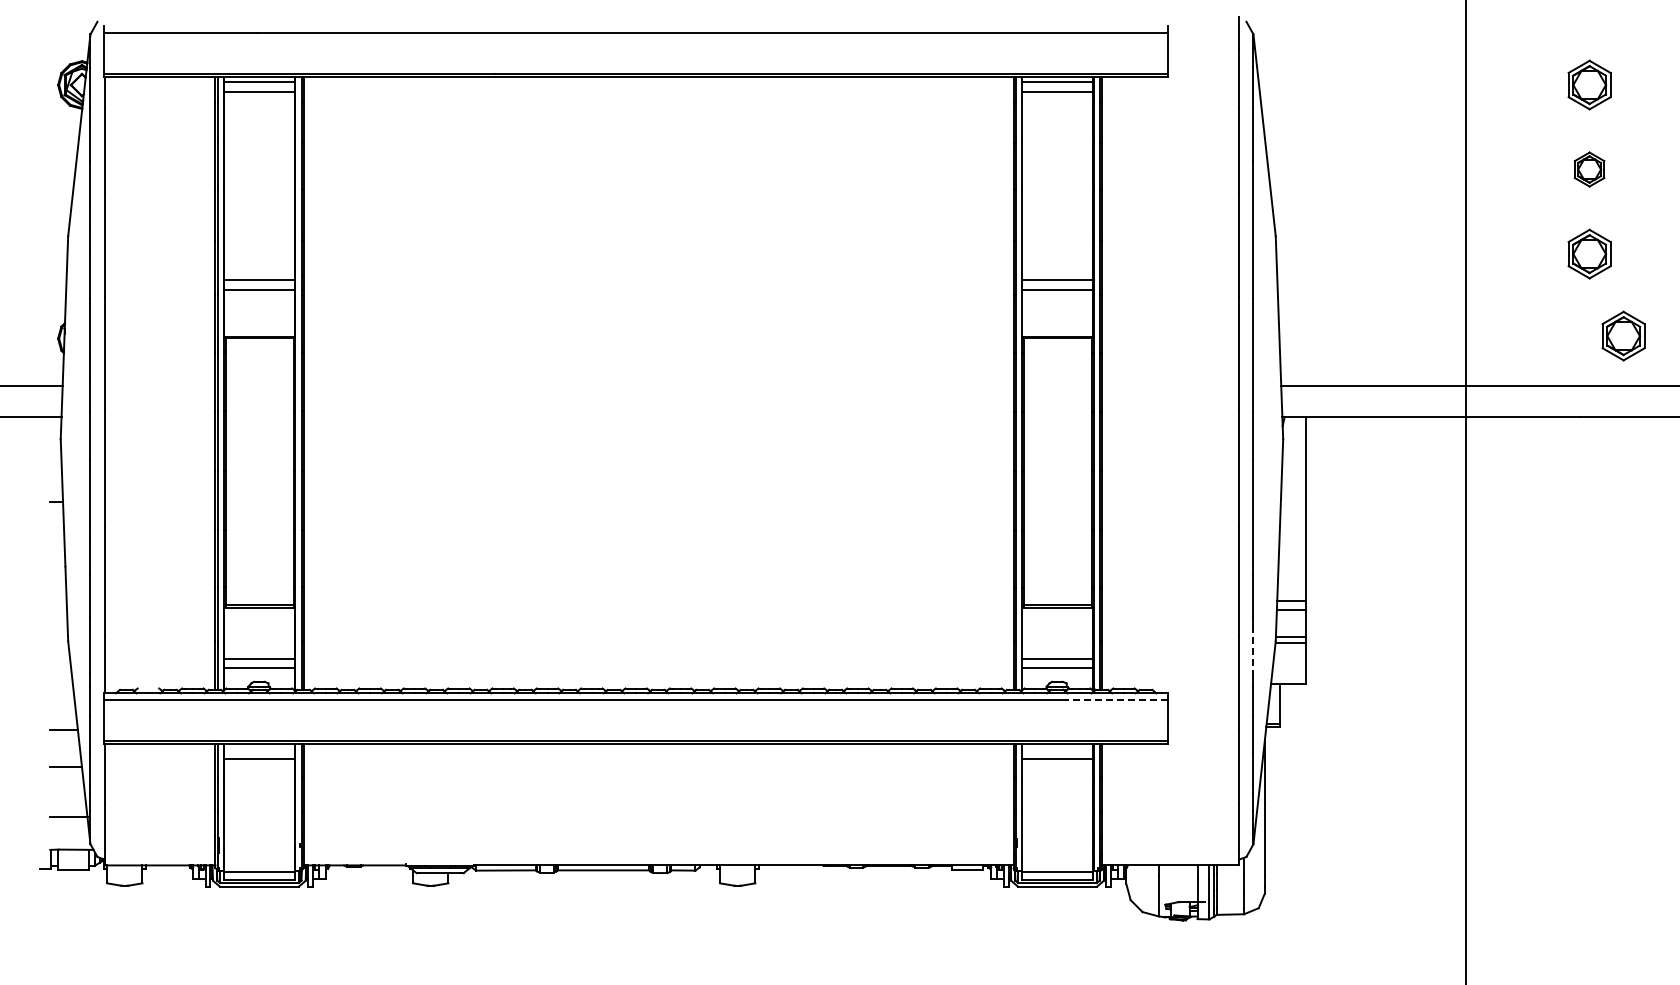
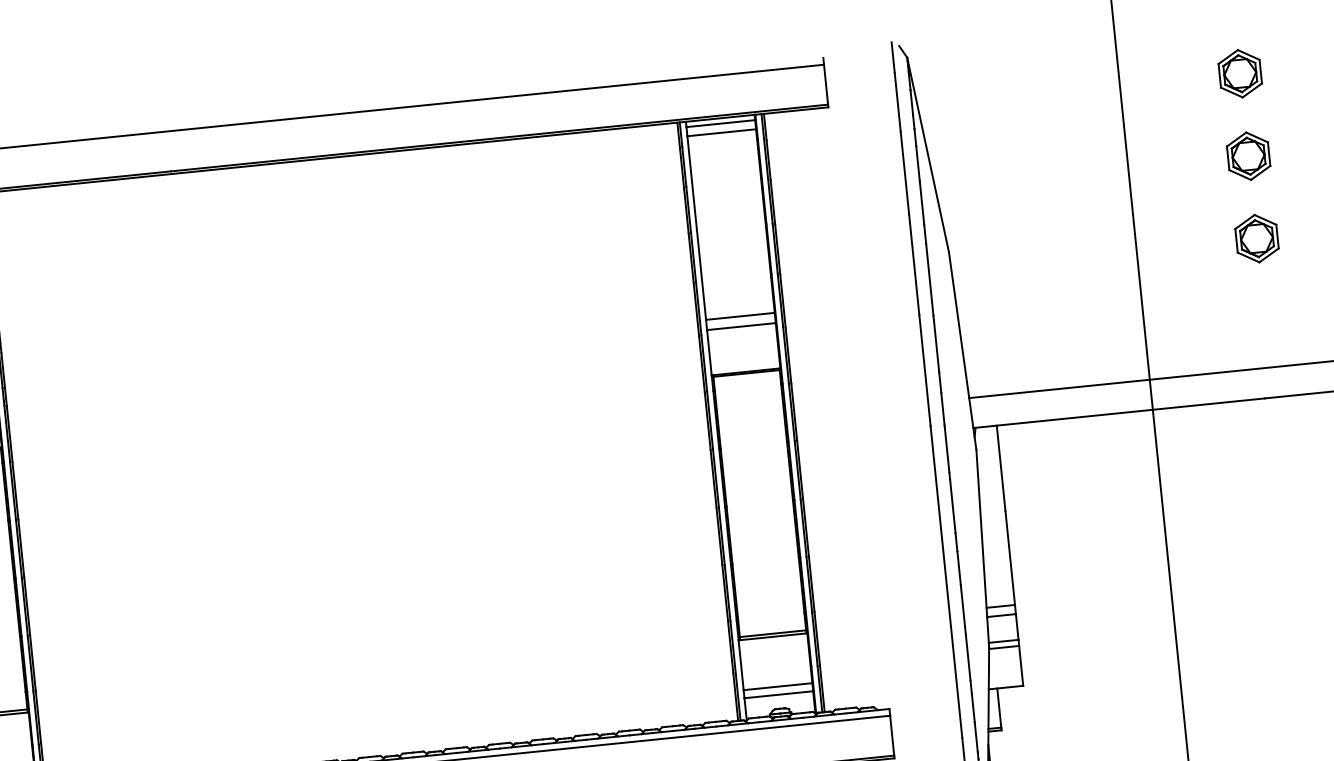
part: (1589, 169) -> (1248, 156), size x1.43
part: (1623, 335) -> (1298, 314), removed
line: (1253, 649) -> (968, 657), dashed -> solid
line: (1115, 700) -> (838, 721), dashed -> solid

